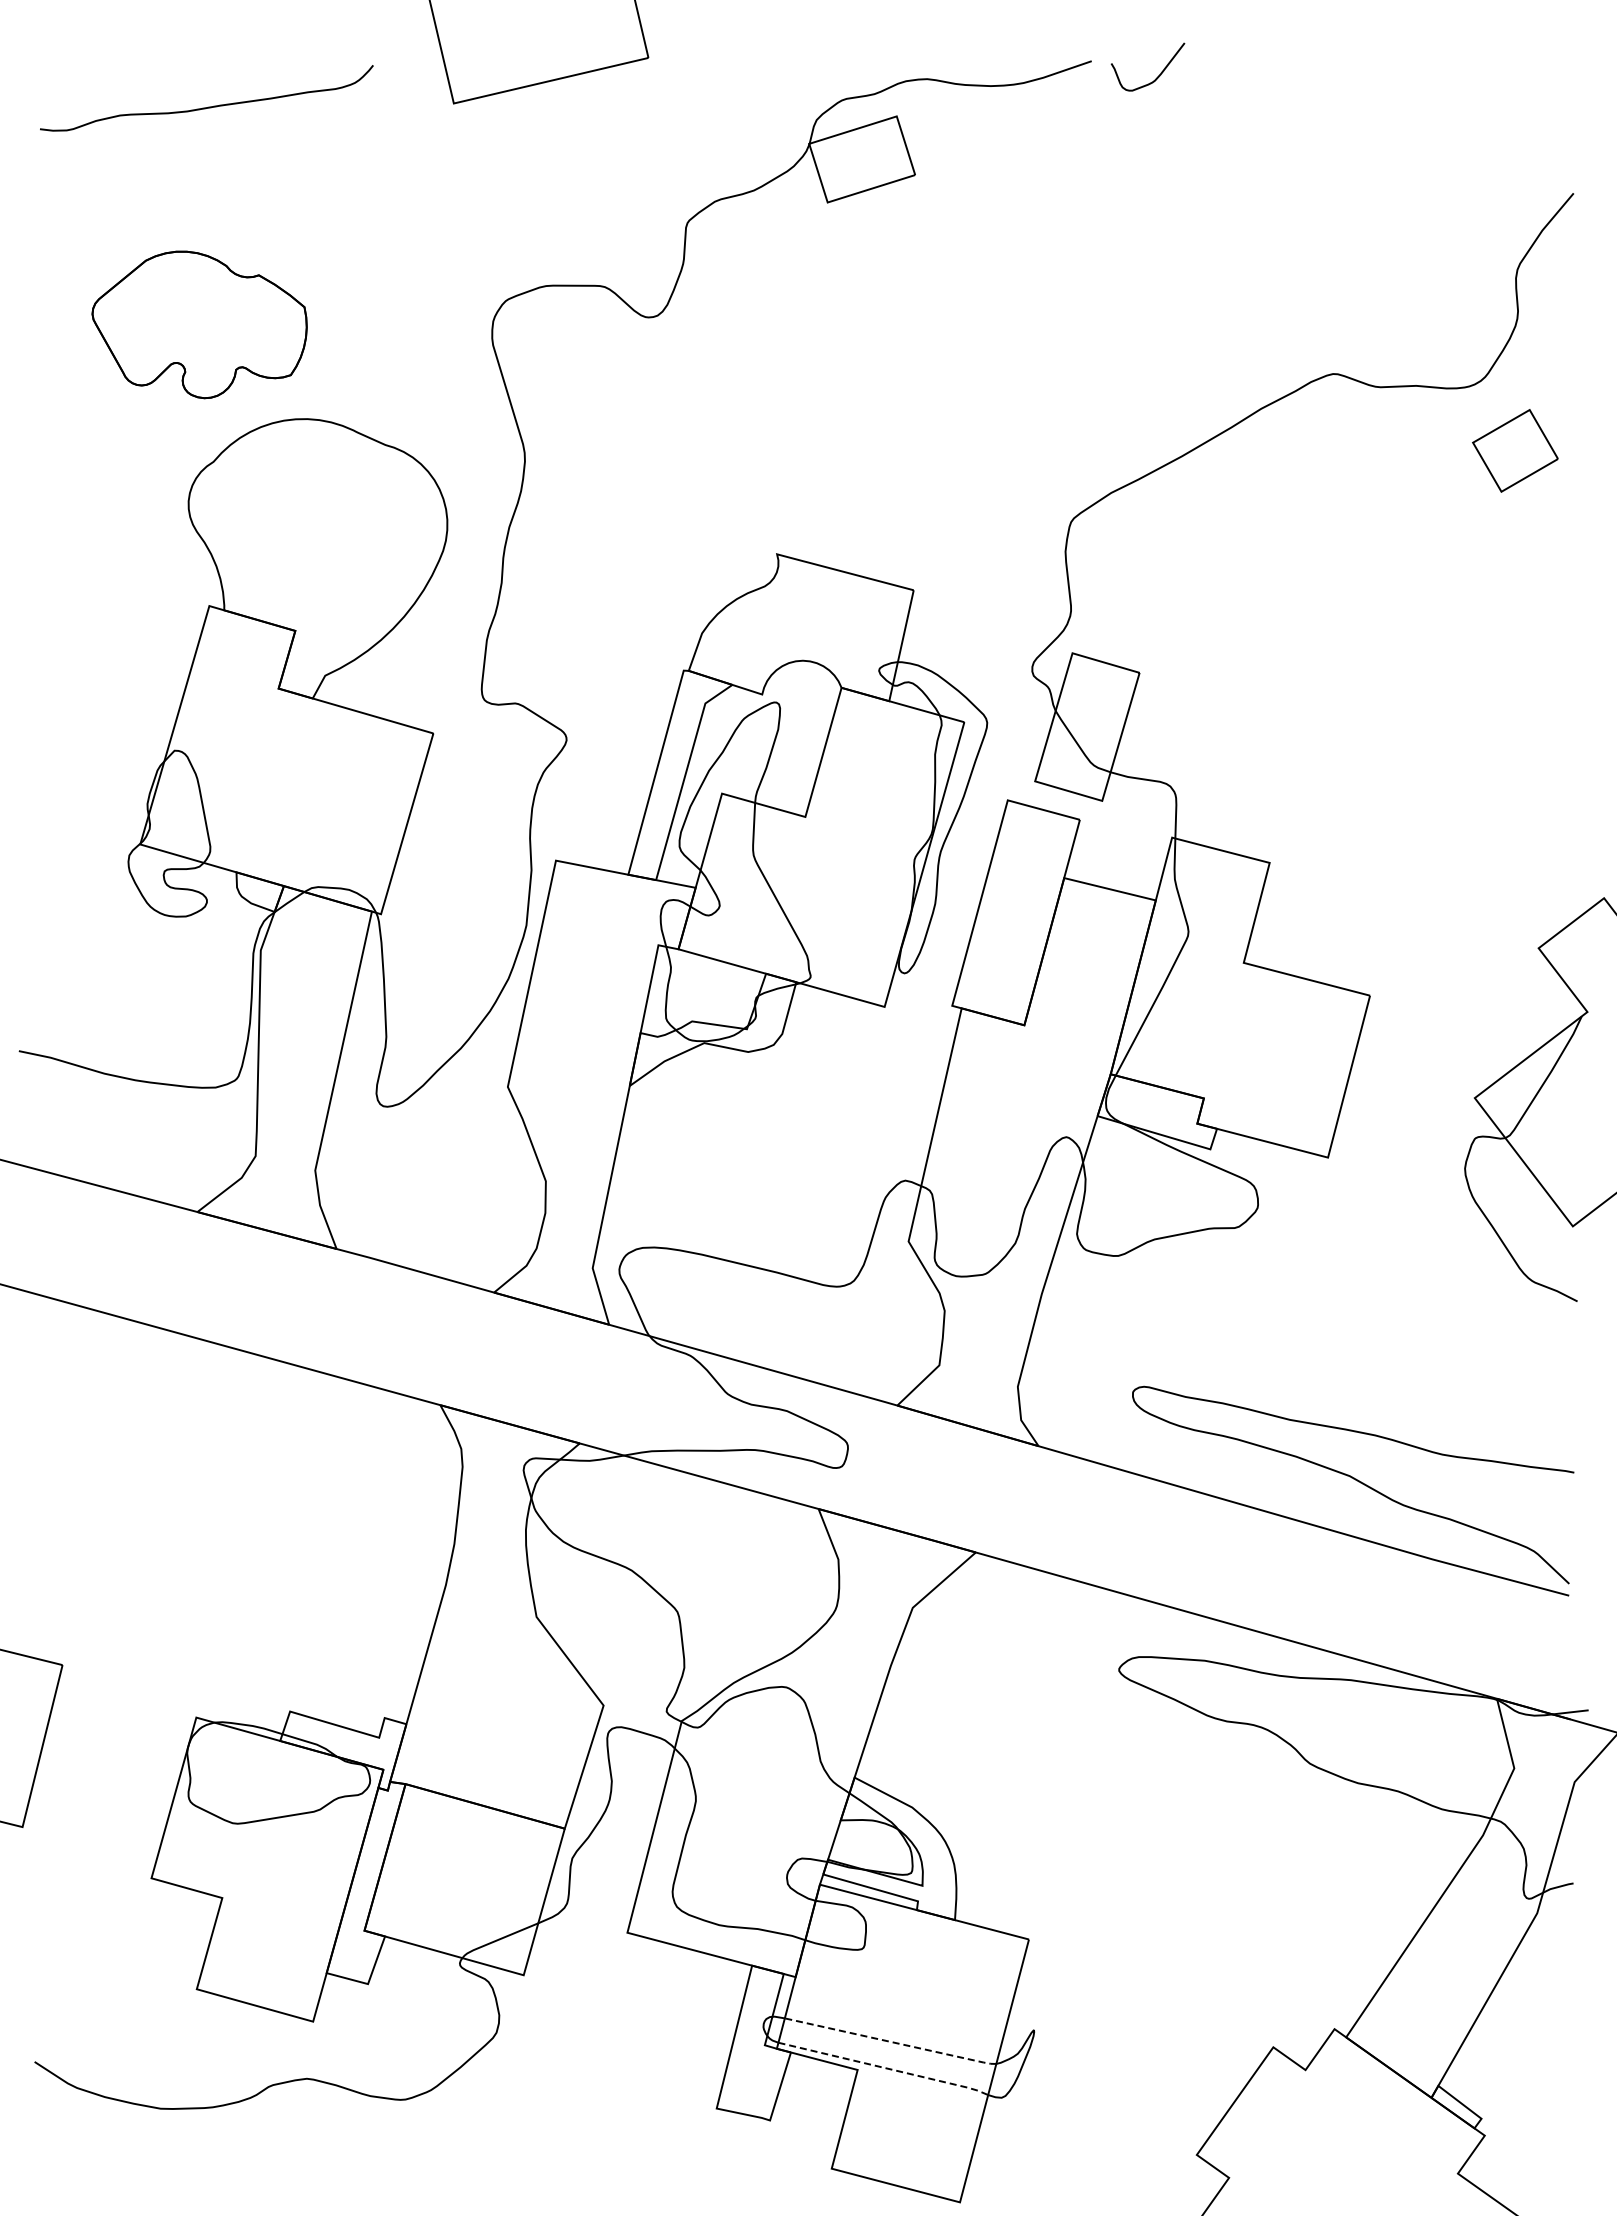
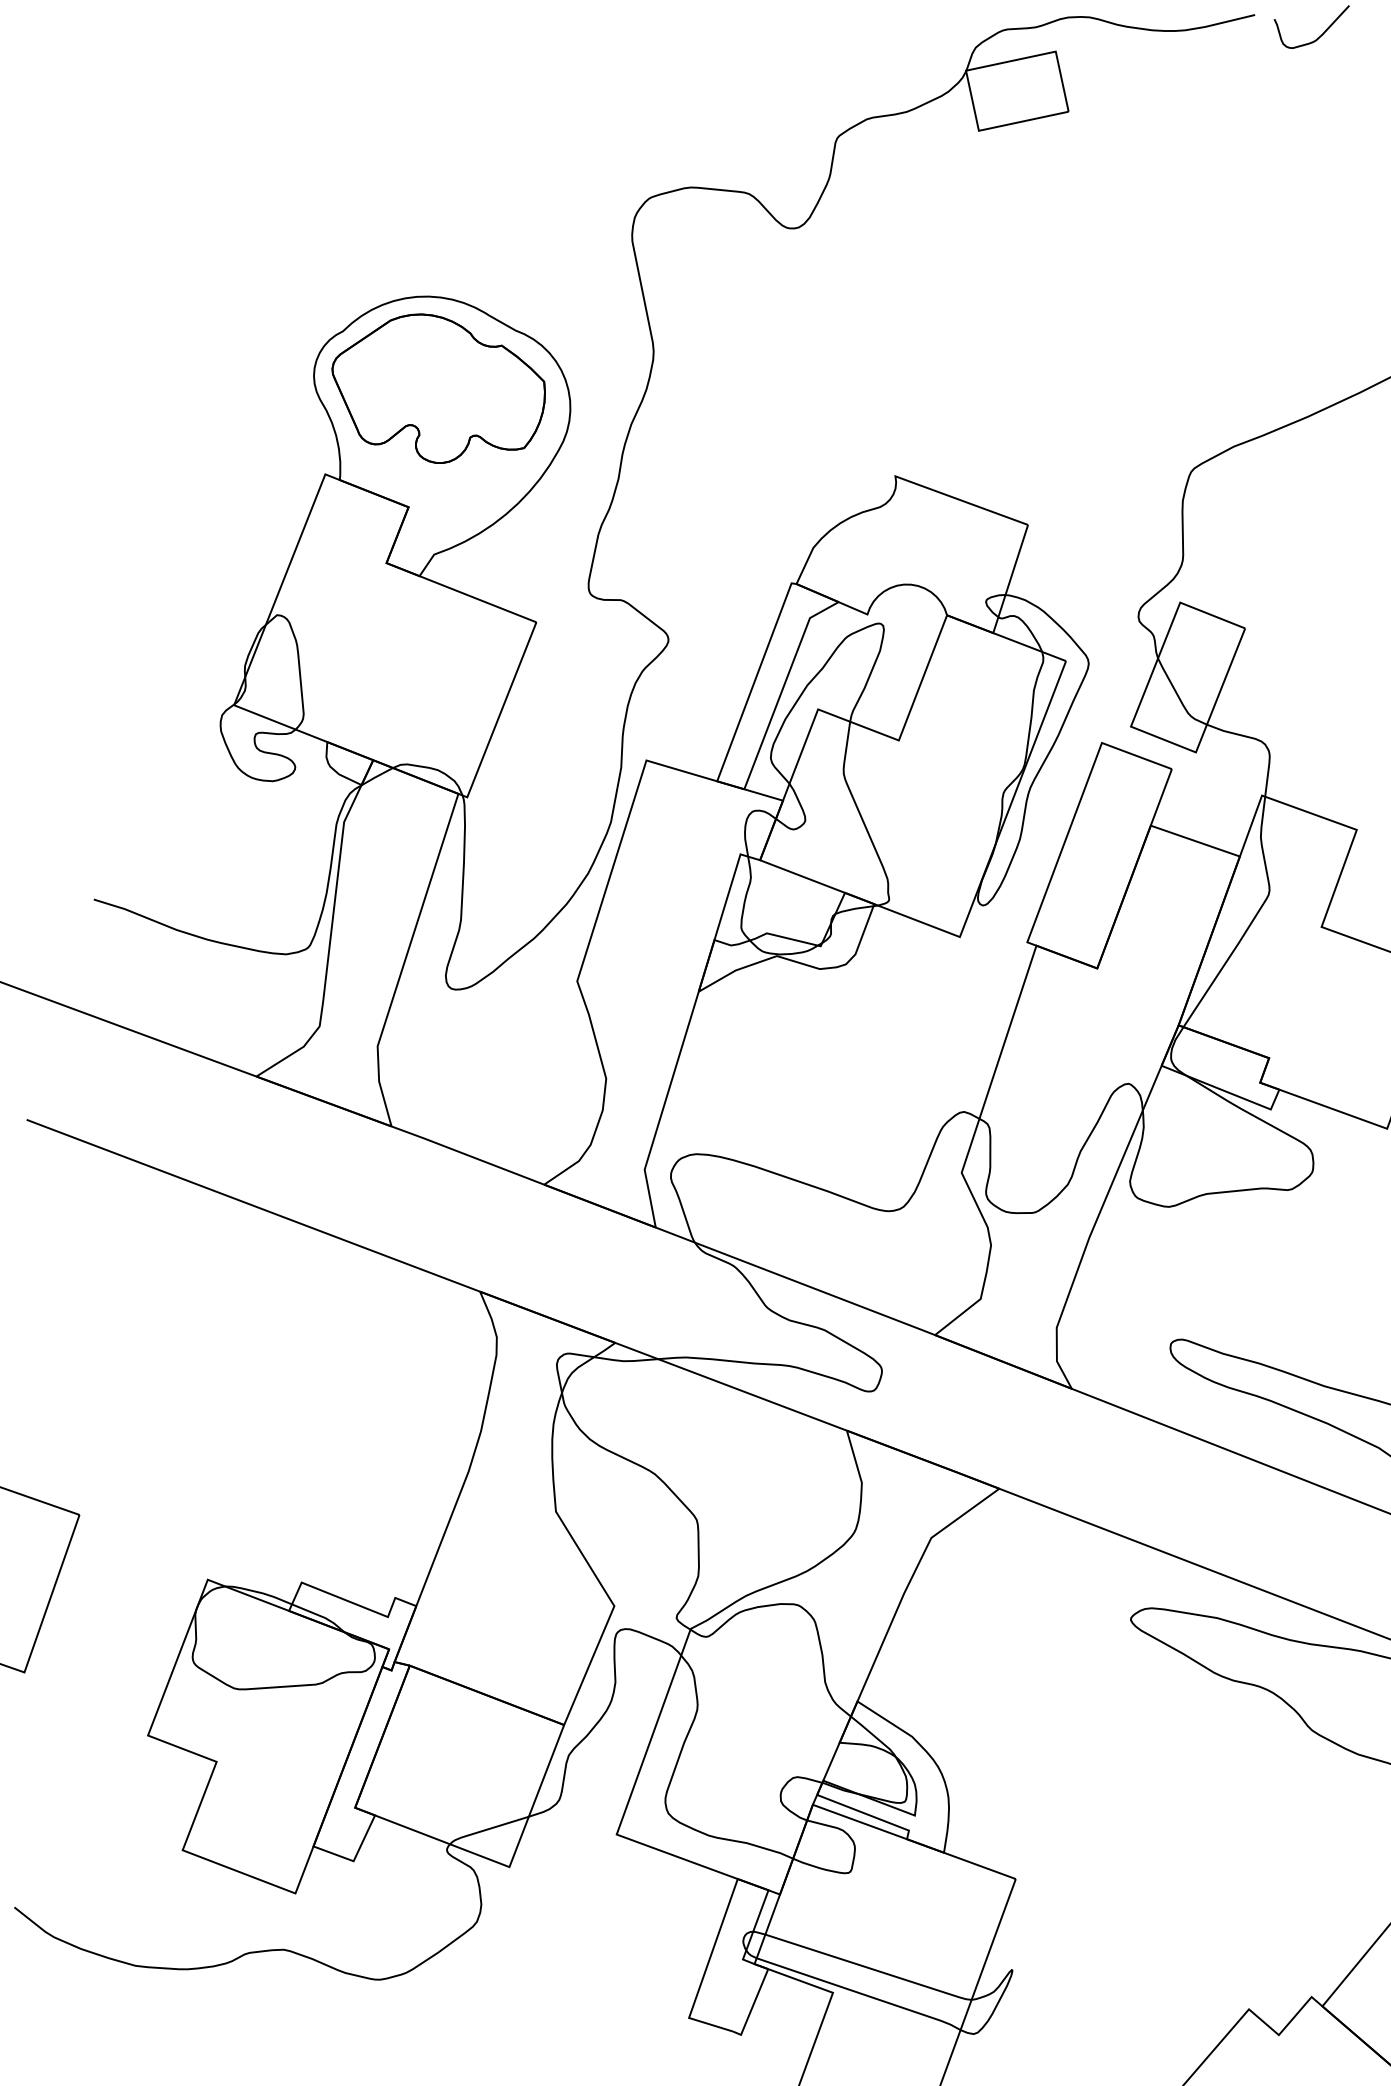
part: (199, 324) -> (438, 389), moved
line: (892, 2042) -> (870, 1968), dashed -> solid
line: (885, 2068) -> (860, 1993), dashed -> solid

